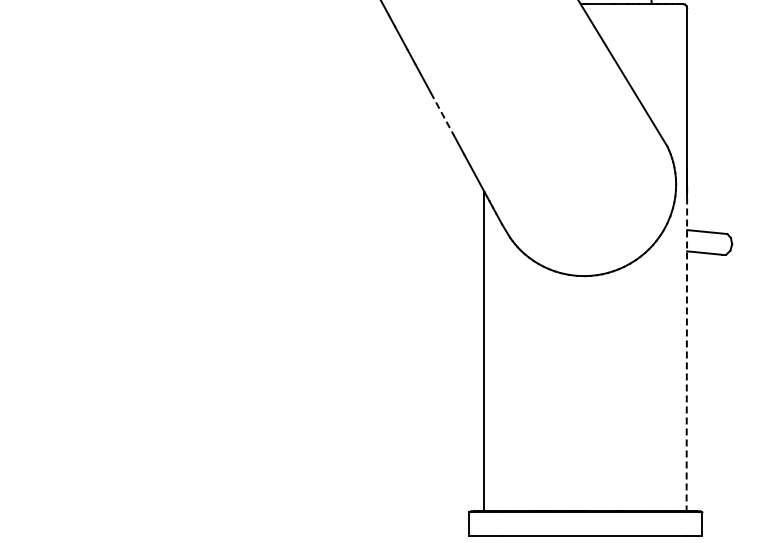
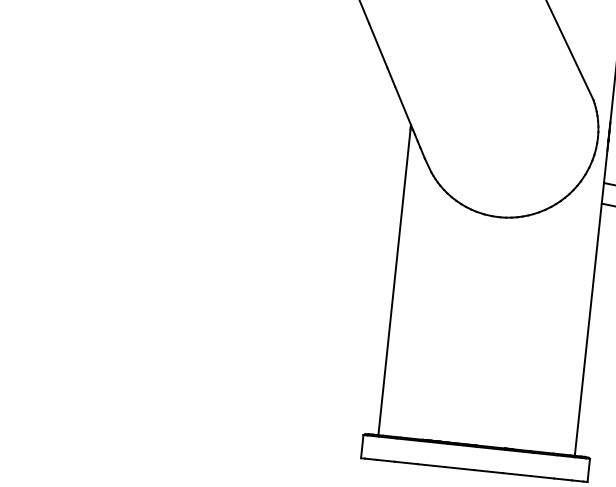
line: (442, 114) -> (378, 45), dashed -> solid
line: (686, 349) -> (591, 298), dashed -> solid

